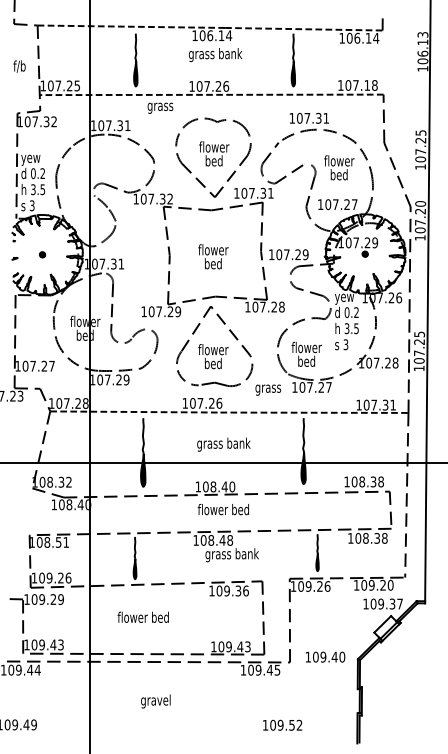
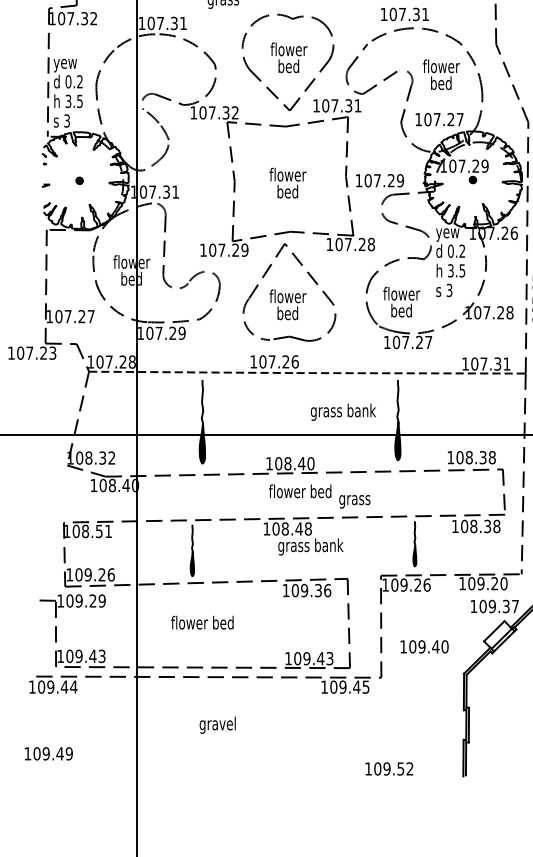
text: (268, 389) -> (355, 501), moved
text: (223, 444) -> (342, 412), moved
text: (325, 656) -> (424, 646), moved
text: (282, 724) -> (389, 767), moved

